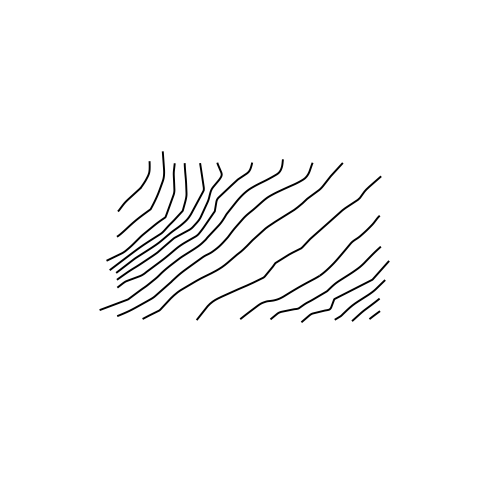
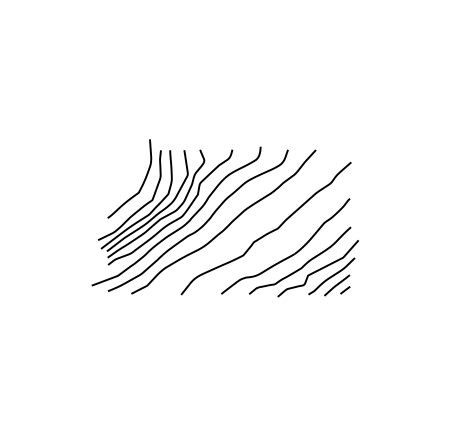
curve: (137, 189) -> (126, 174), removed

